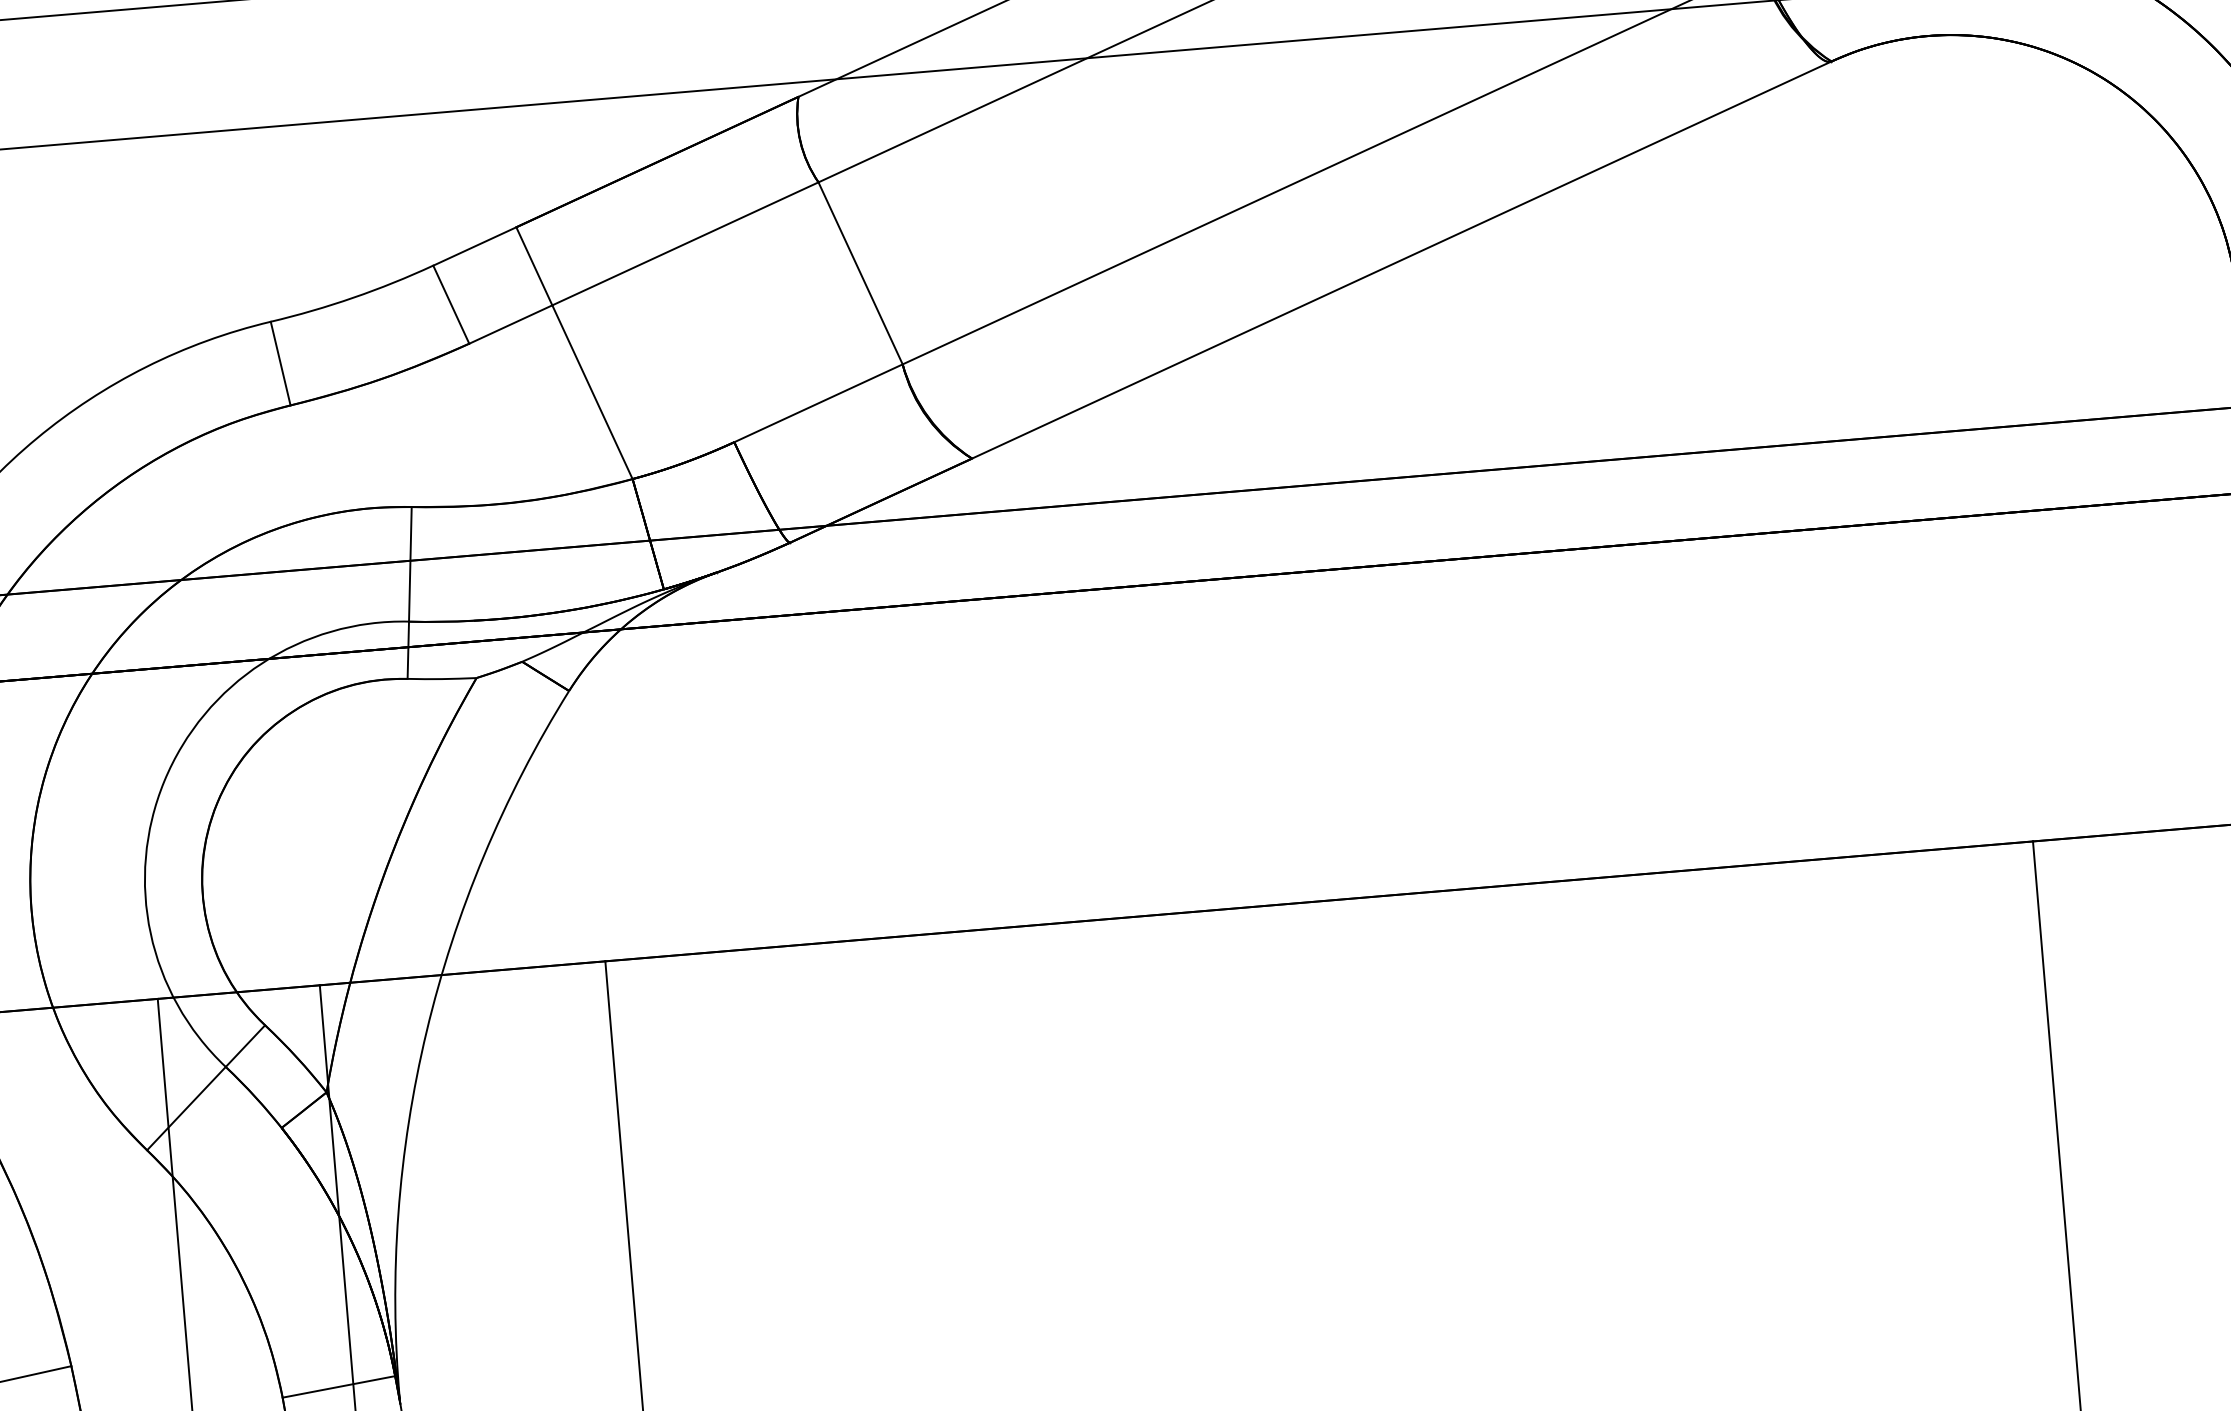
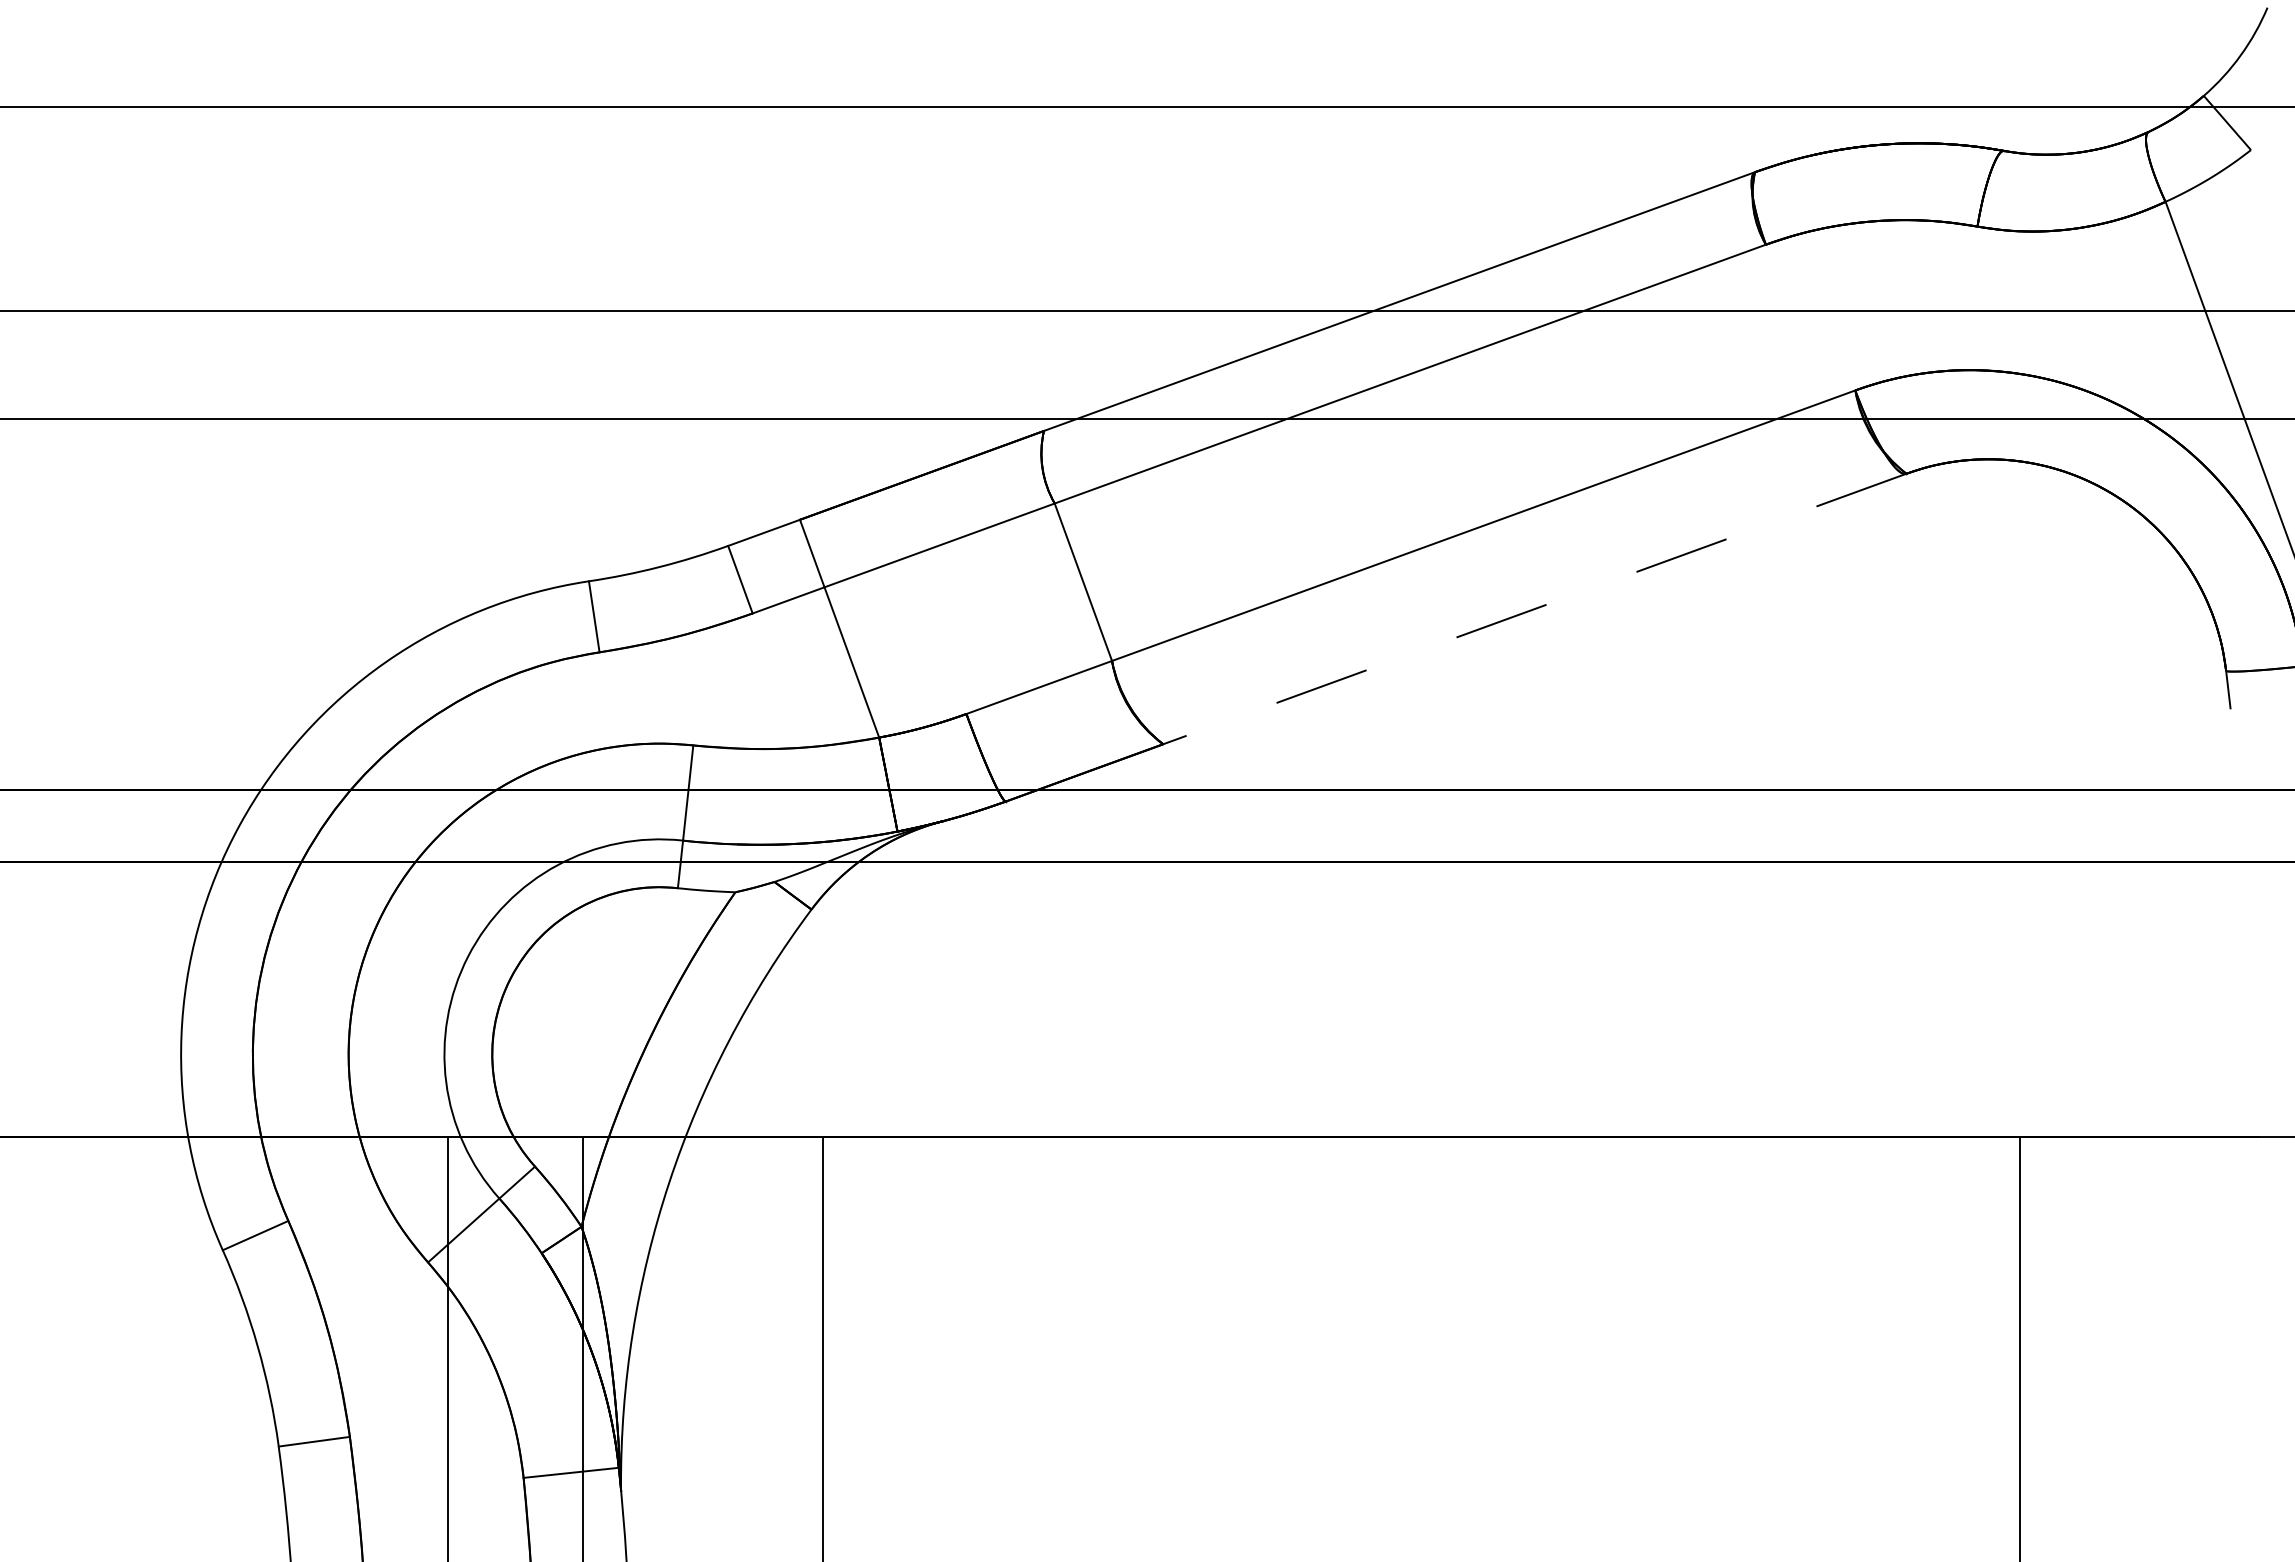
line: (1401, 260) -> (1534, 609), solid -> dashed

